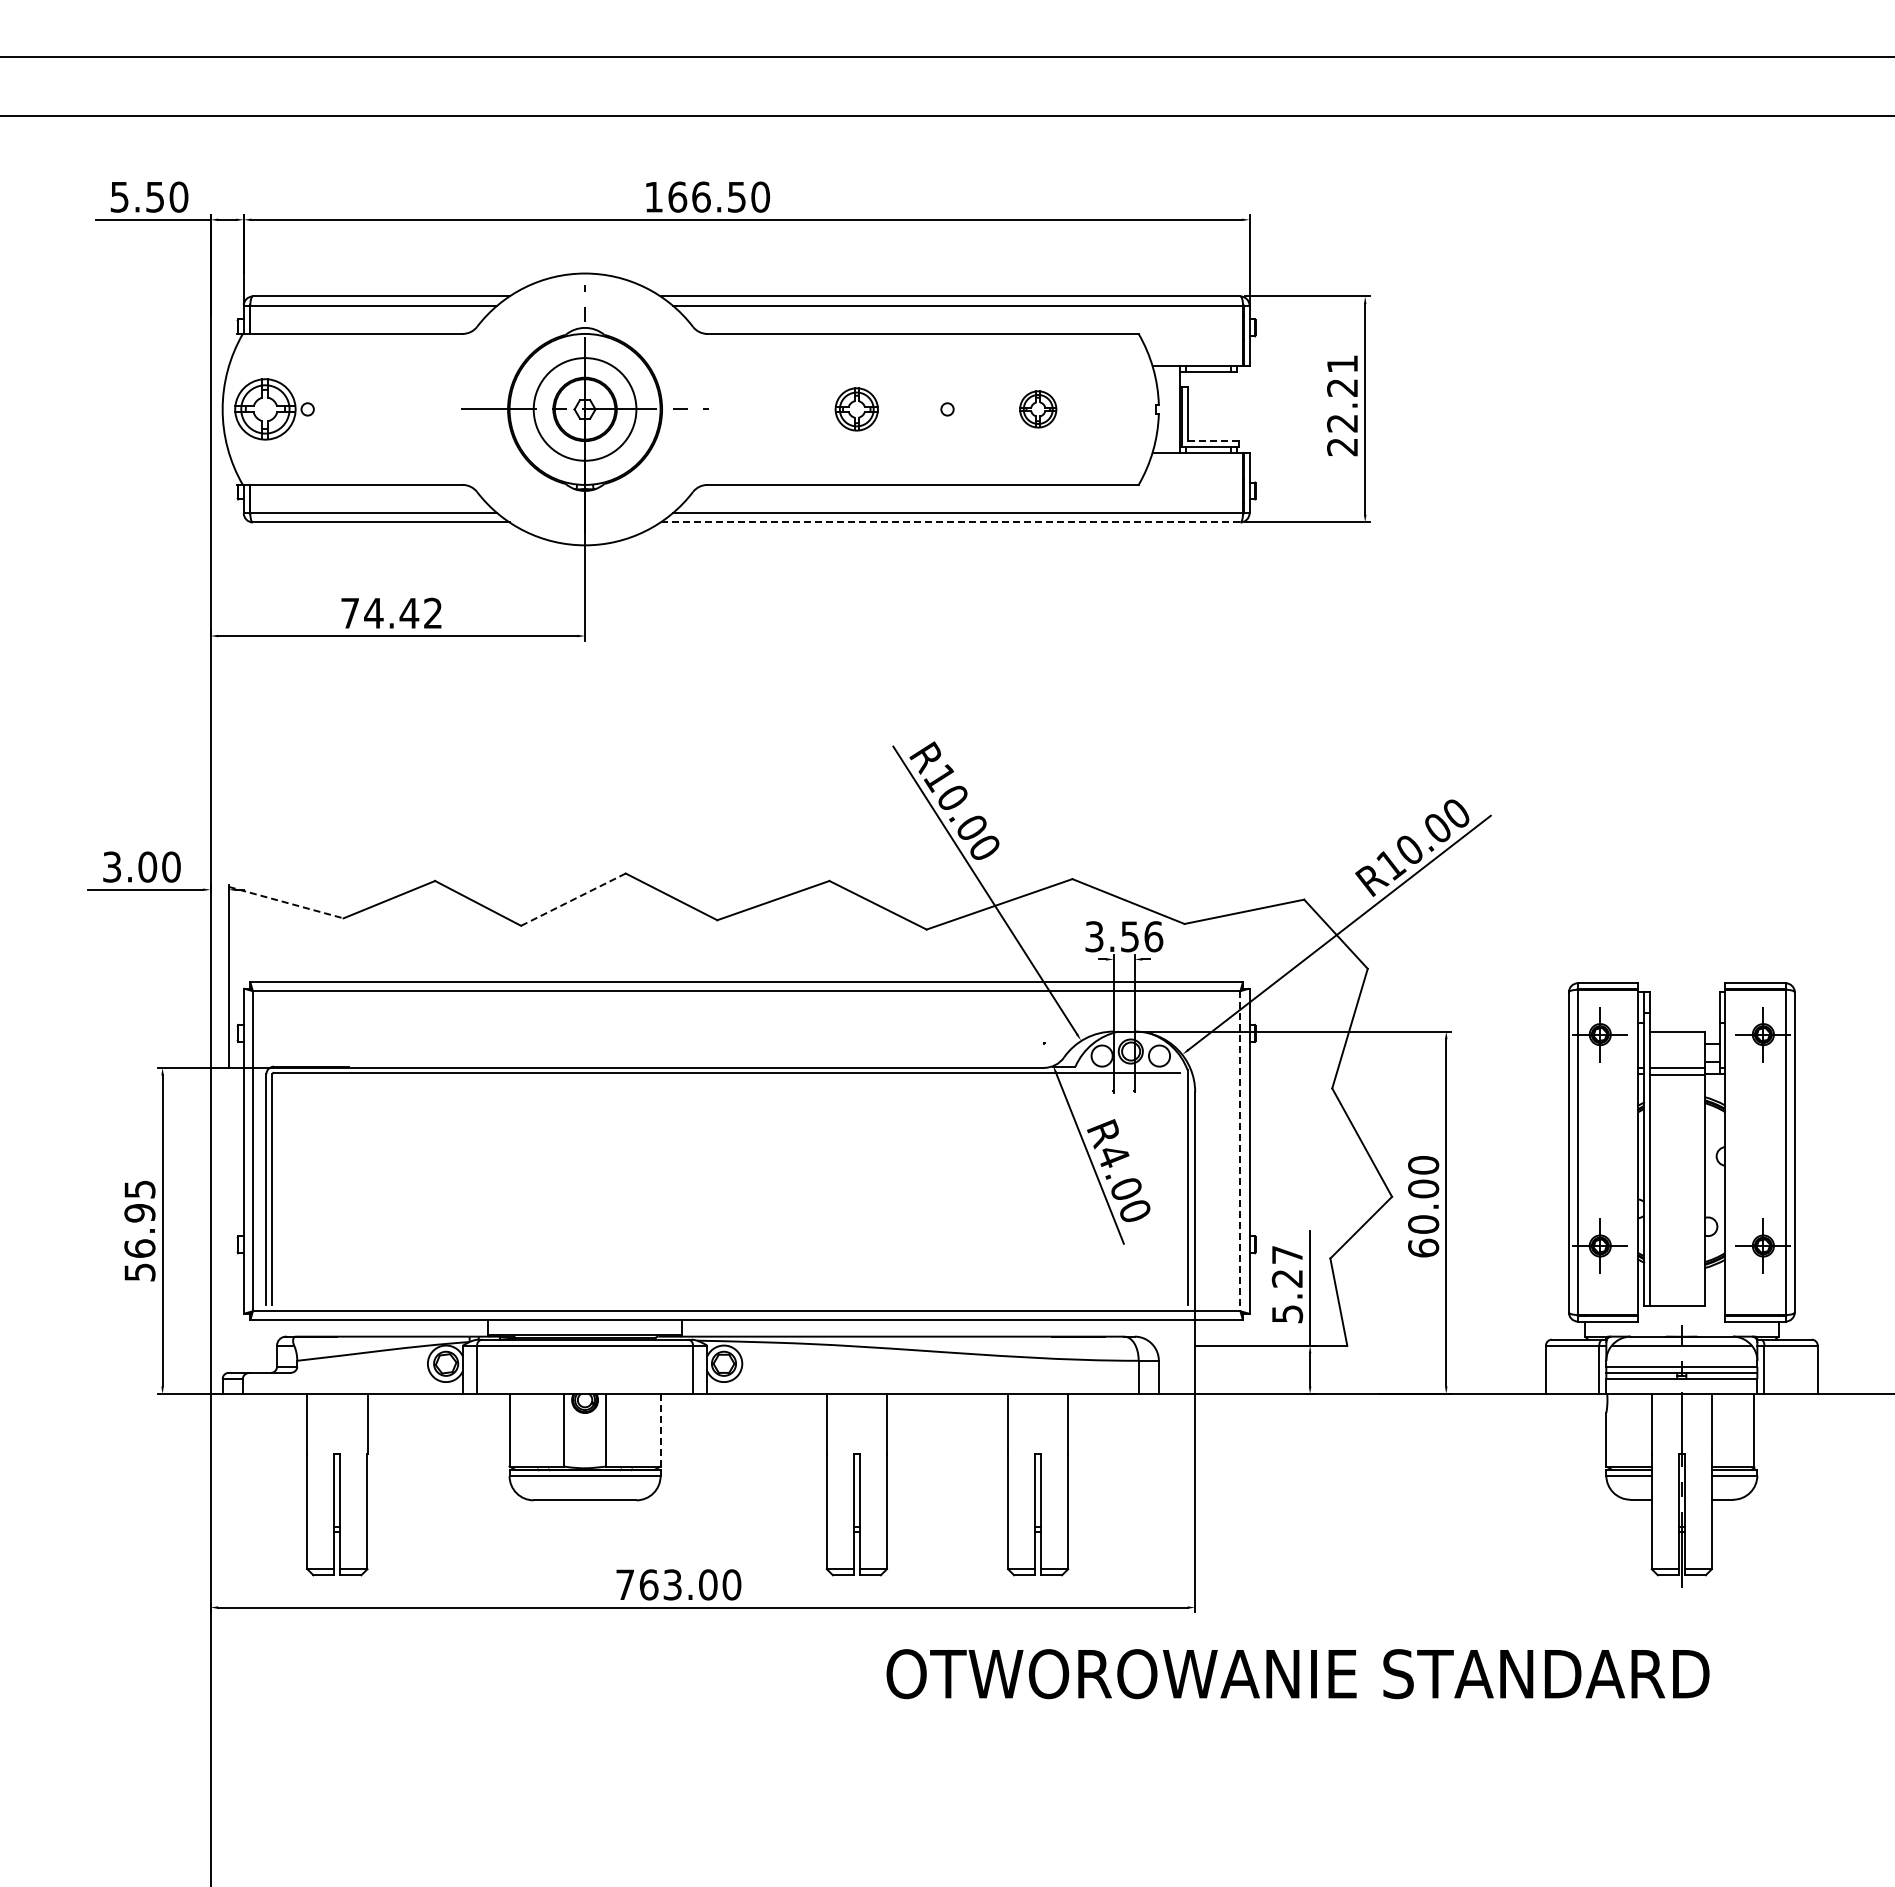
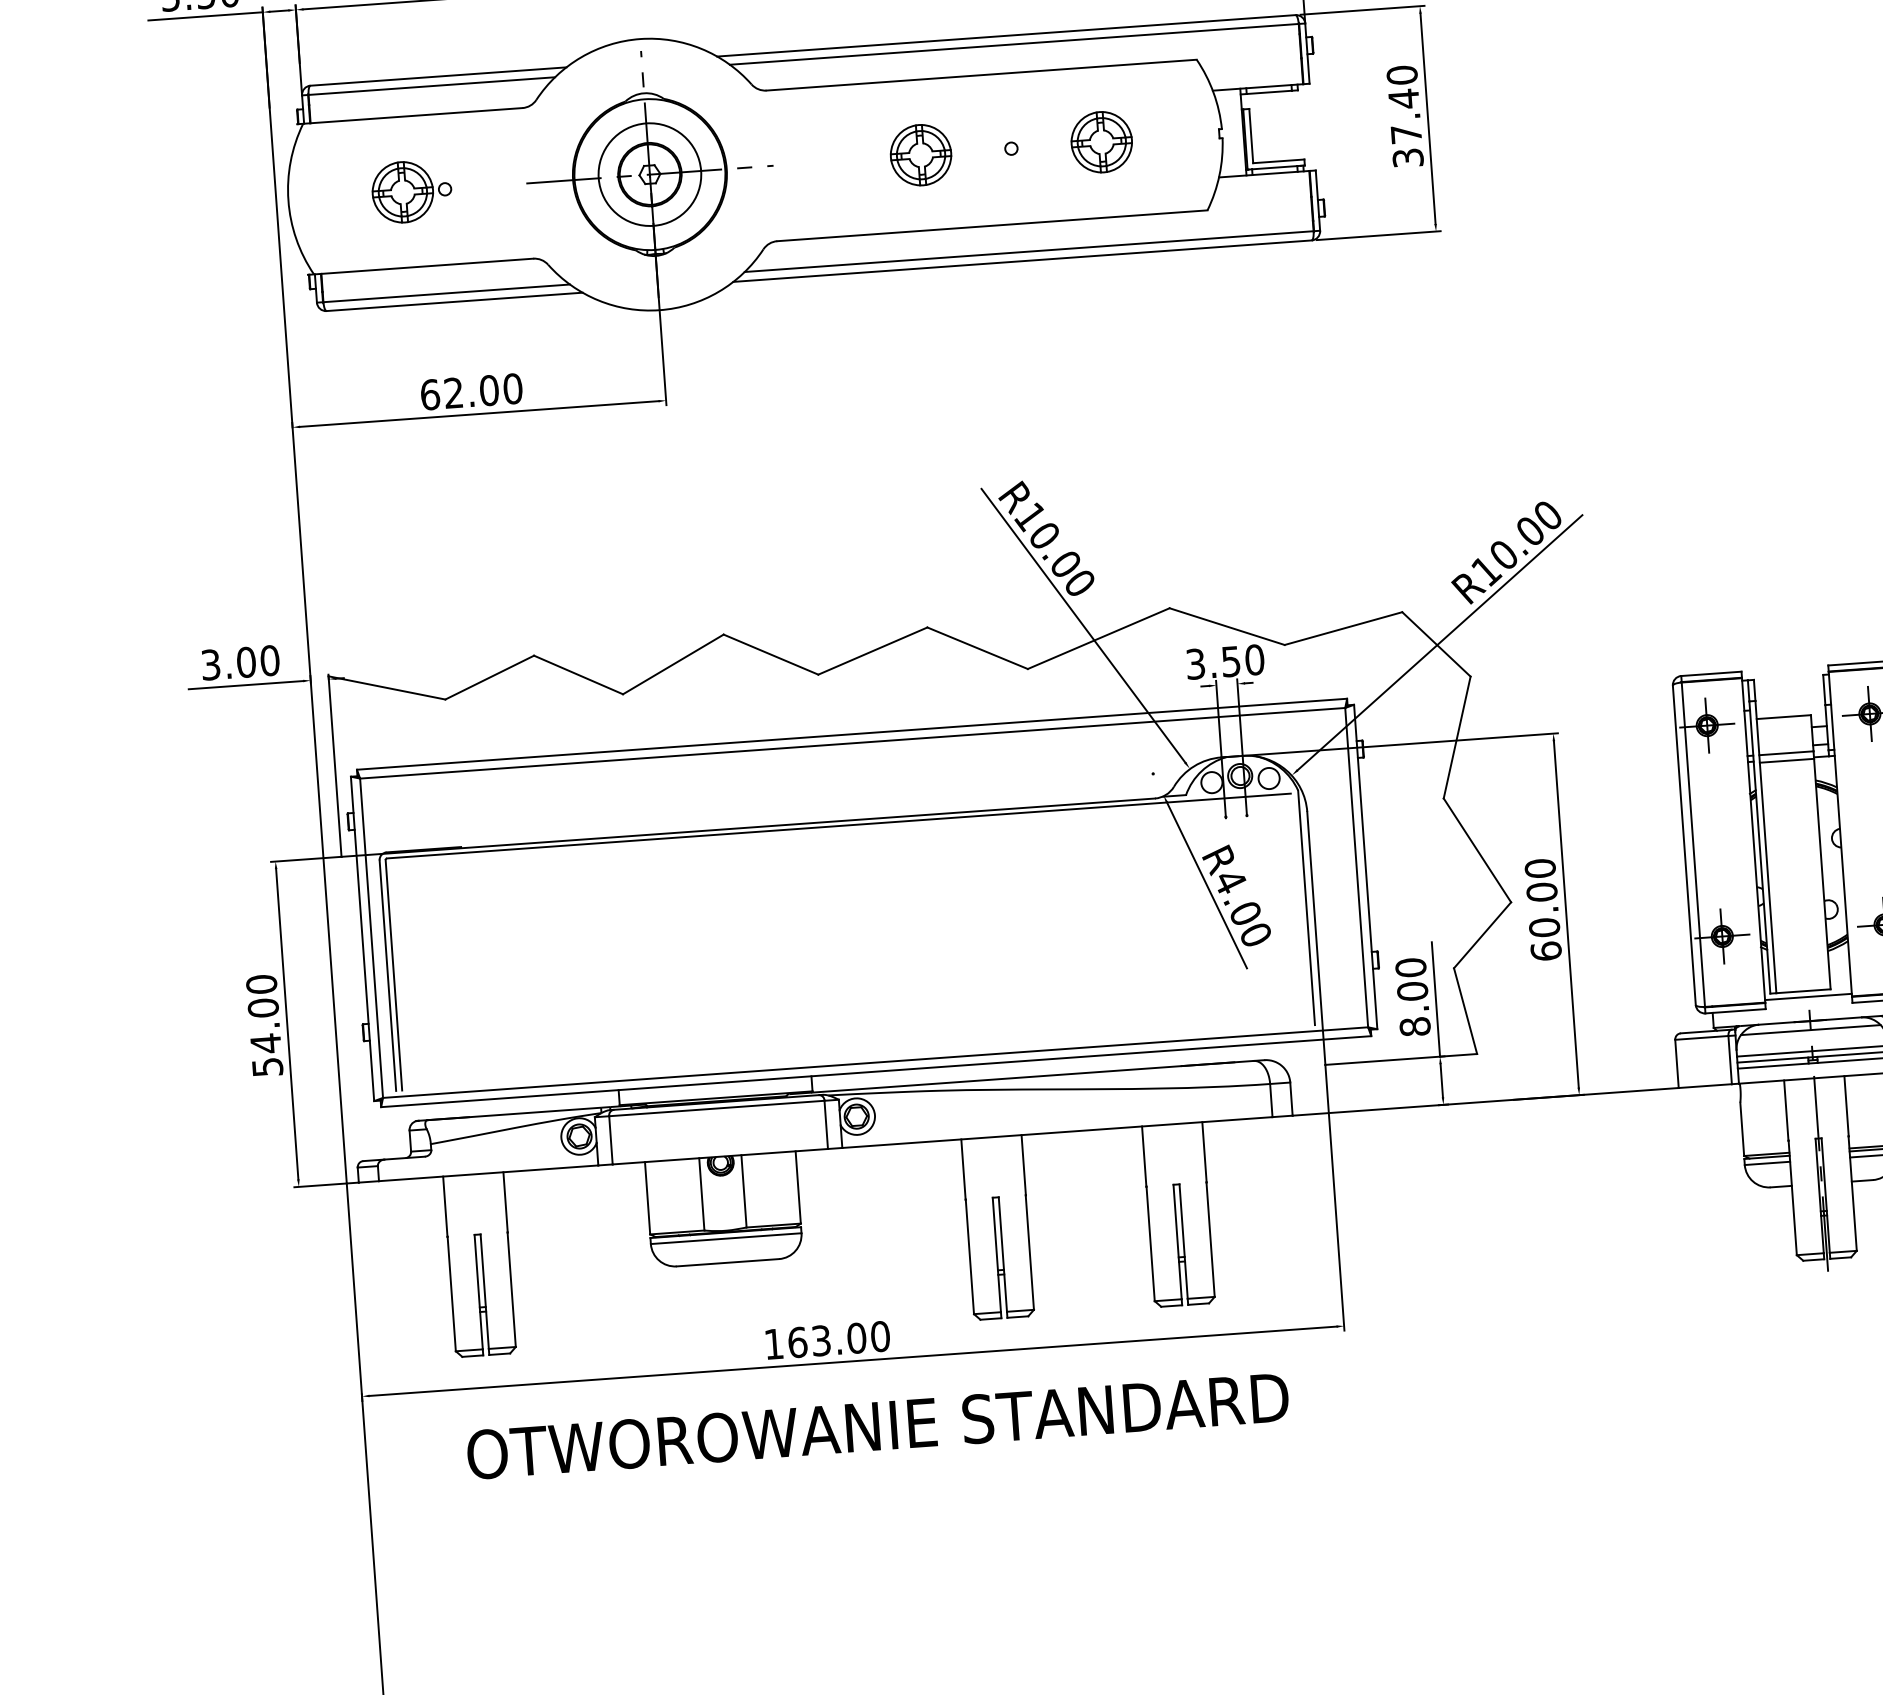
text: (1342, 405) -> (1405, 116), 22.21 -> 37.40
part: (274, 409) -> (411, 191), moved
part: (856, 409) -> (920, 155), size x1.43
part: (1038, 409) -> (1102, 142), size x1.67
line: (1213, 441) -> (1279, 161), dashed -> solid
line: (950, 522) -> (1022, 261), dashed -> solid
text: (391, 612) -> (471, 391), 74.42 -> 62.00
line: (573, 899) -> (673, 664), dashed -> solid
line: (286, 902) -> (387, 687), dashed -> solid
text: (1153, 936) -> (1254, 659), 3.56 -> 3.50
line: (1240, 1151) -> (1356, 867), dashed -> solid
text: (139, 1219) -> (263, 1014), 56.95 -> 54.00
text: (1287, 1284) -> (1413, 997), 5.27 -> 8.00
line: (1681, 1312) -> (1808, 996), added
line: (660, 1429) -> (798, 1186), dashed -> solid
text: (624, 1584) -> (773, 1343), 763.00 -> 163.00
text: (1297, 1674) -> (877, 1426), moved

